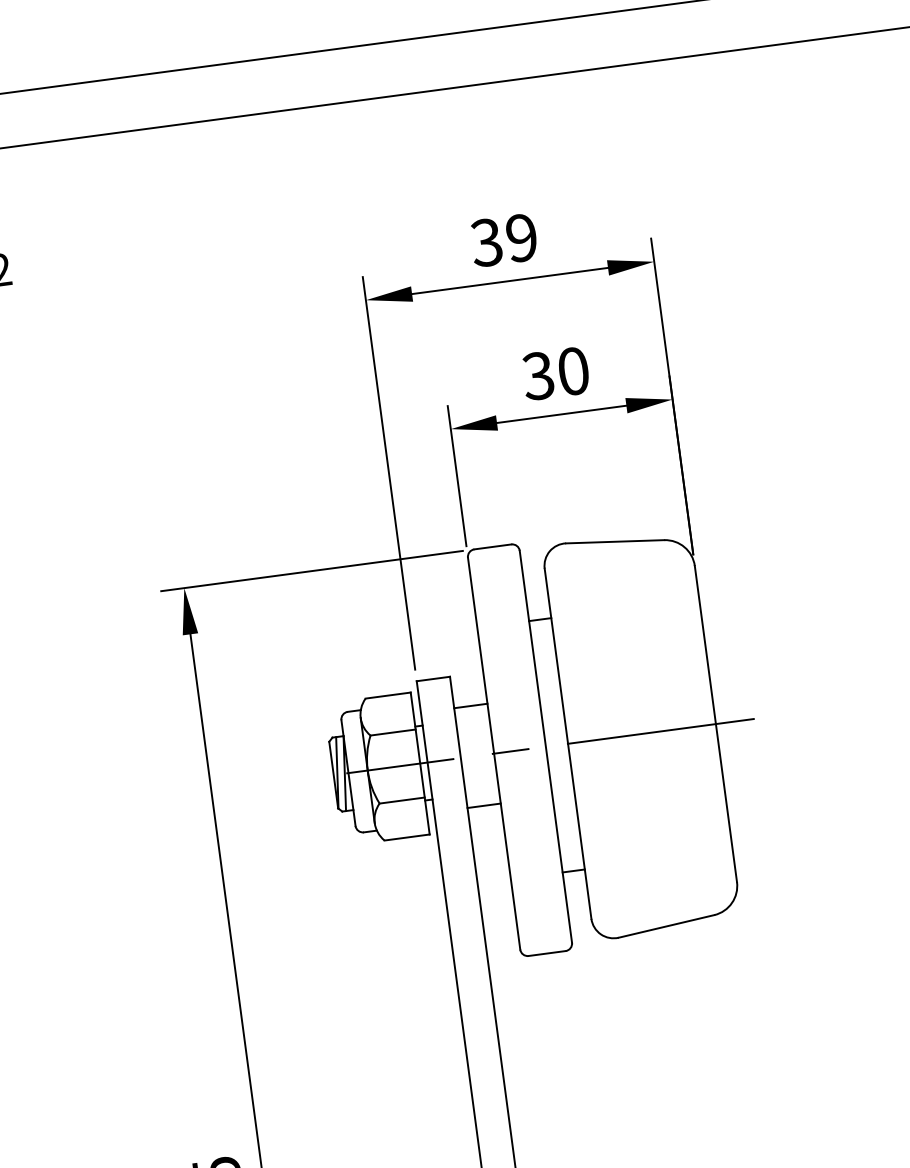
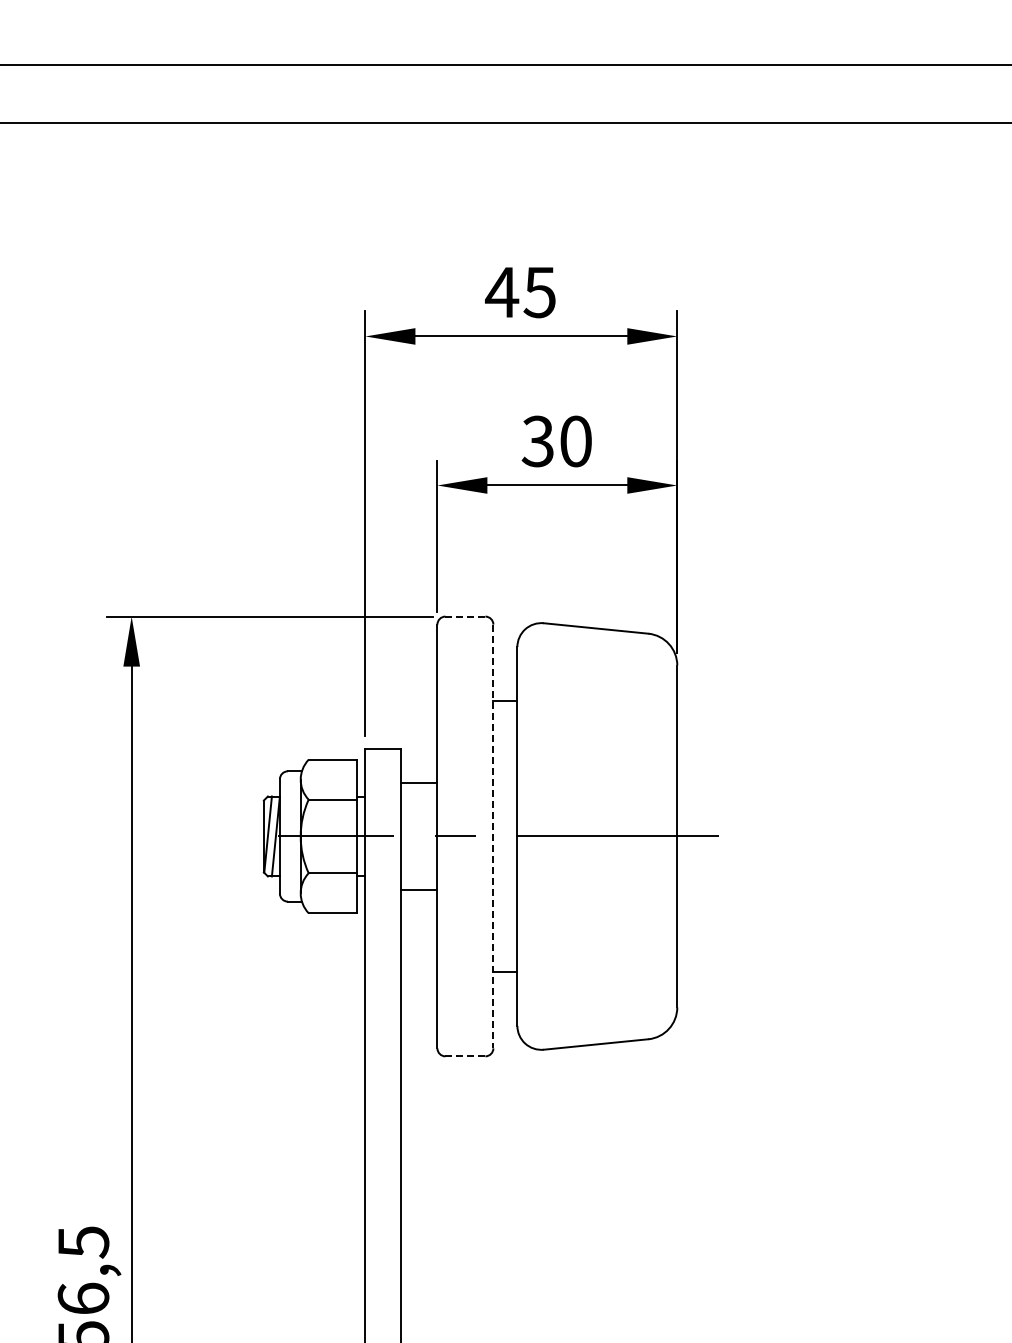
text: (503, 240) -> (520, 292), 39 -> 45
line: (492, 546) -> (465, 616), solid -> dashed
line: (545, 746) -> (493, 836), solid -> dashed
line: (547, 953) -> (465, 1056), solid -> dashed

